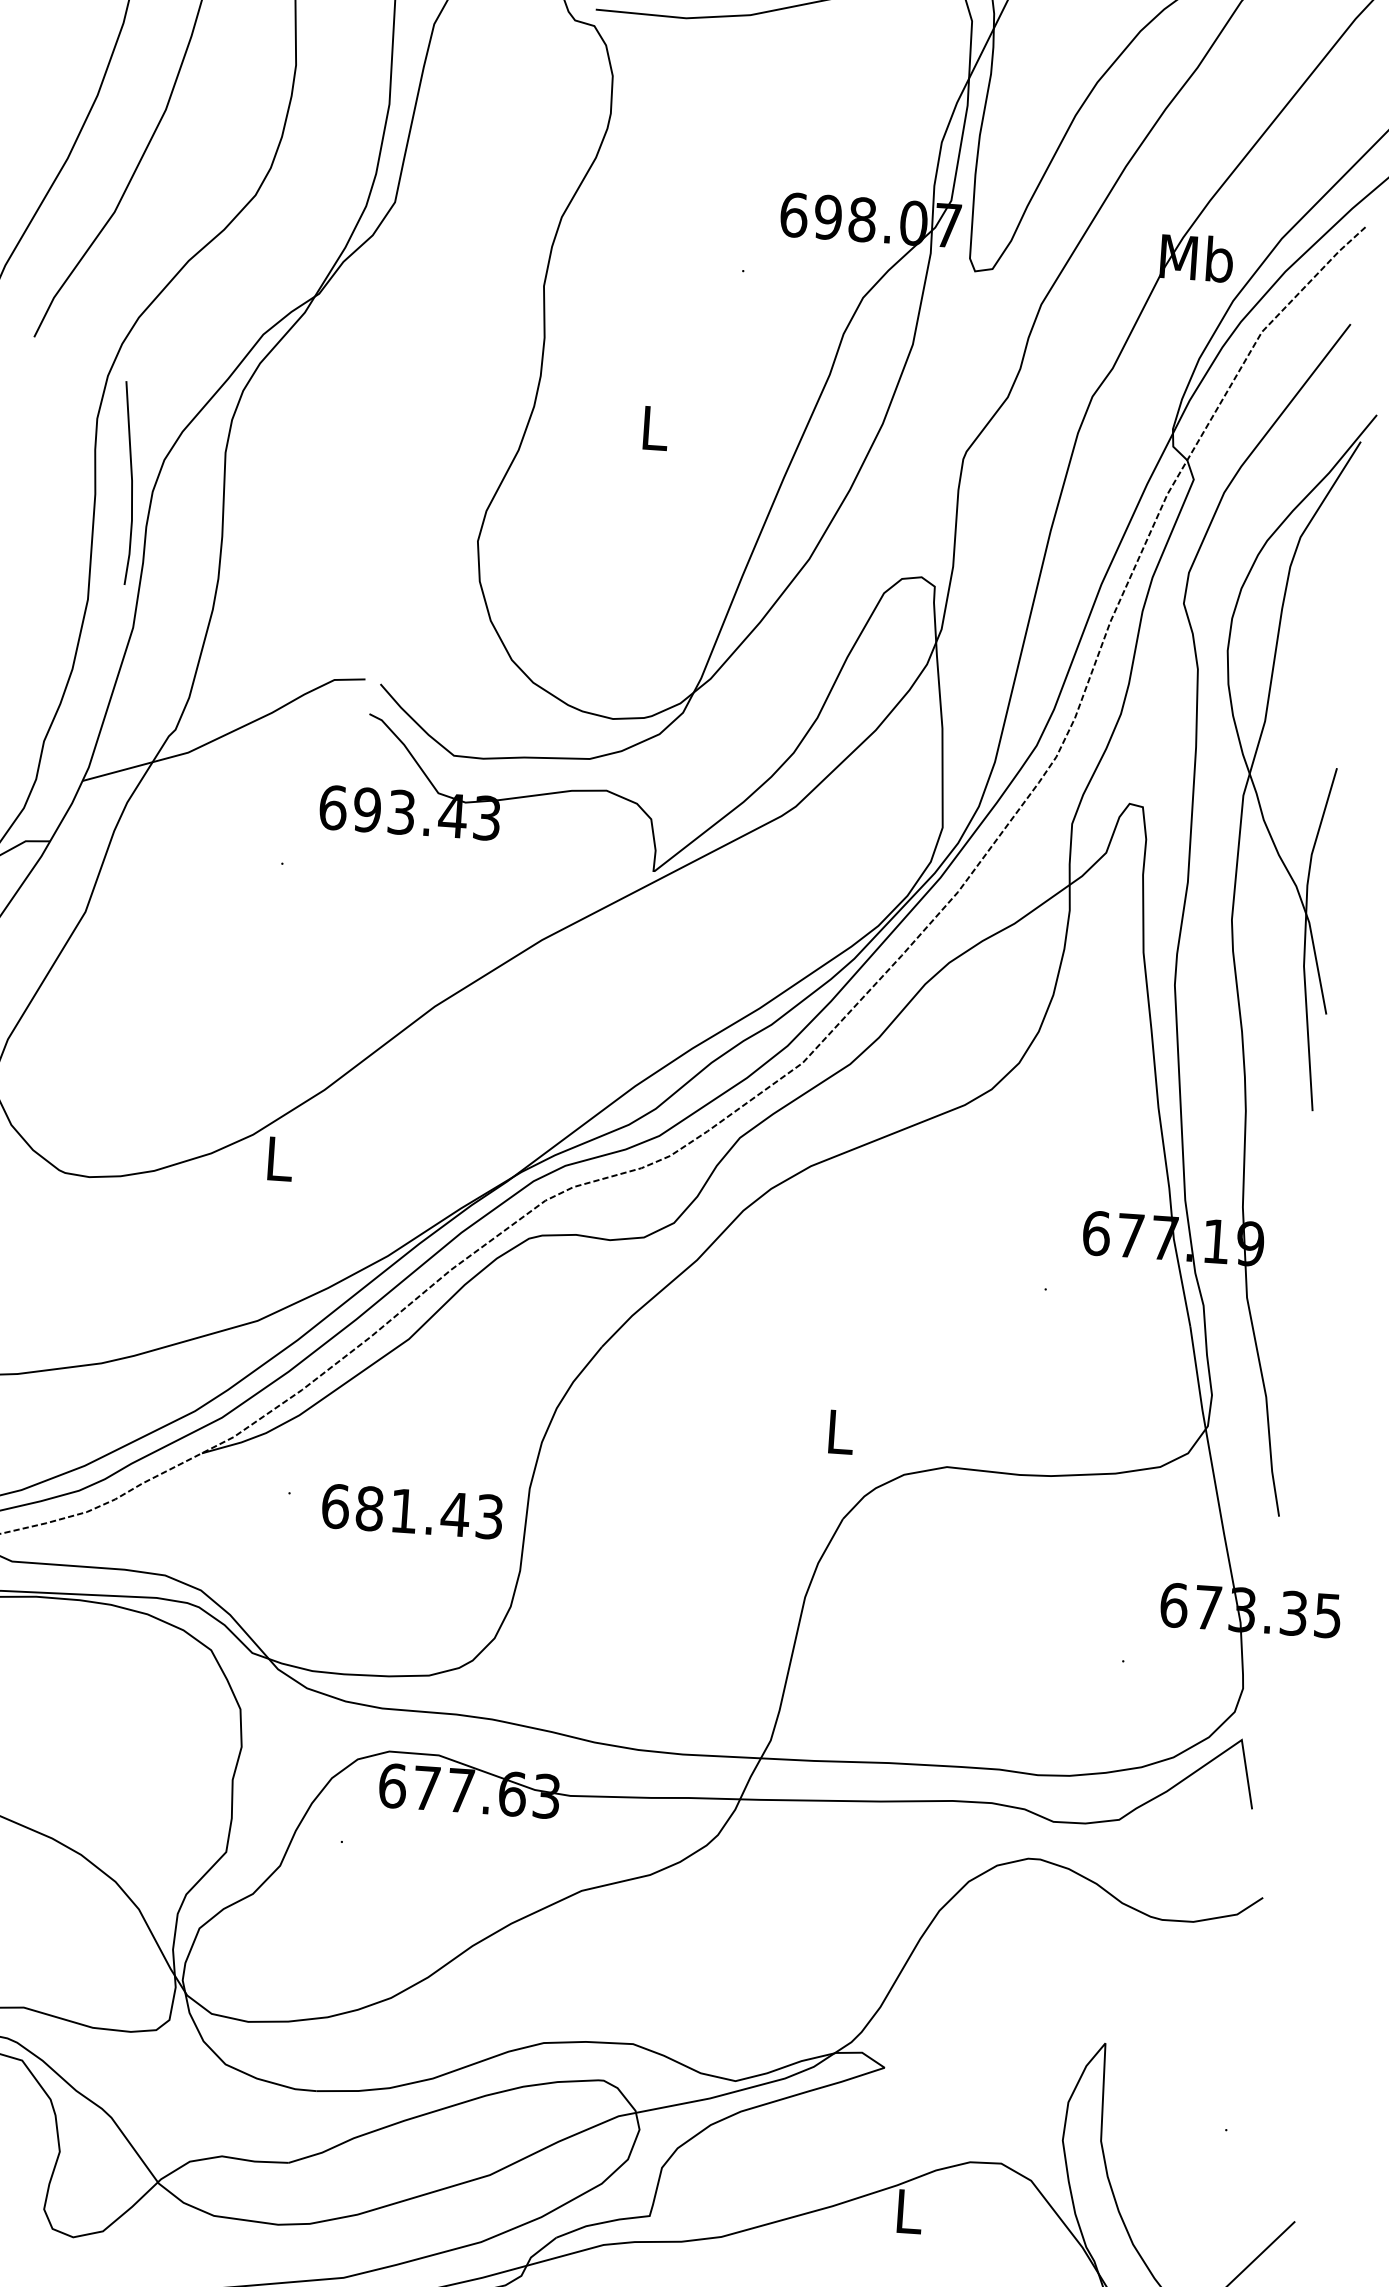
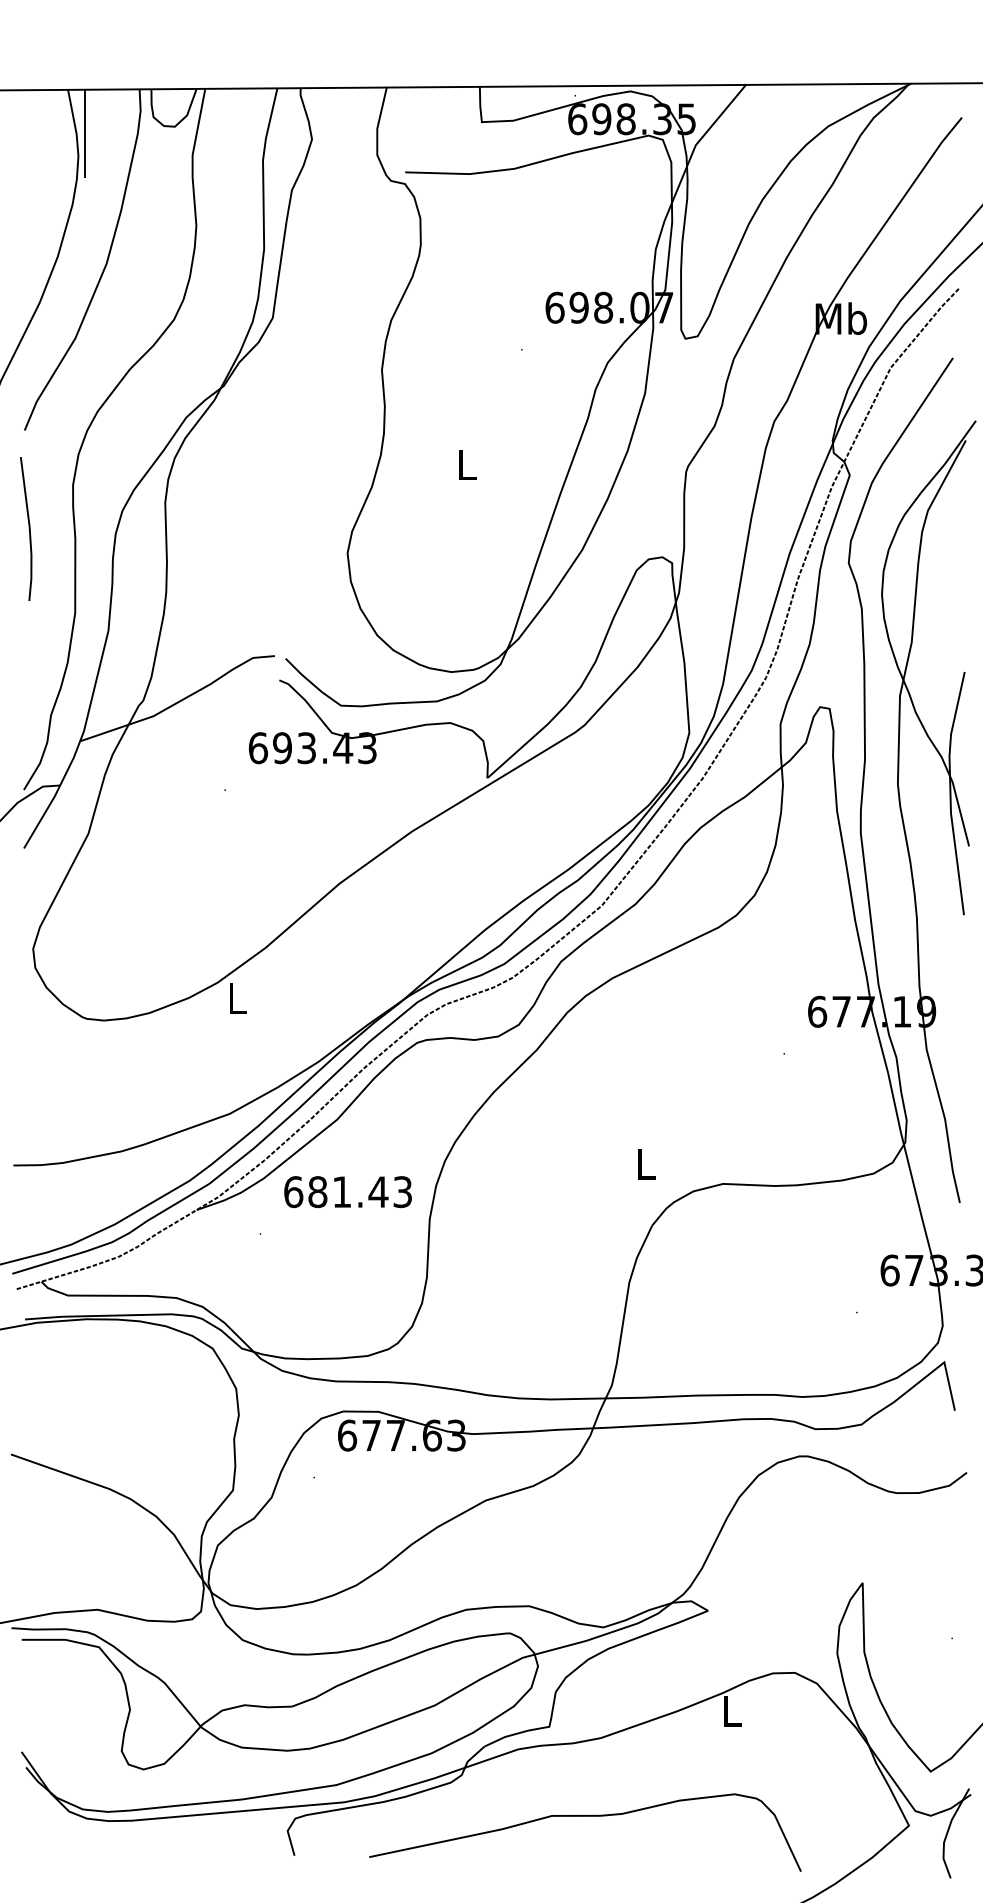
line: (130, 482) -> (28, 528), moved
text: (411, 1512) -> (347, 1192), moved

